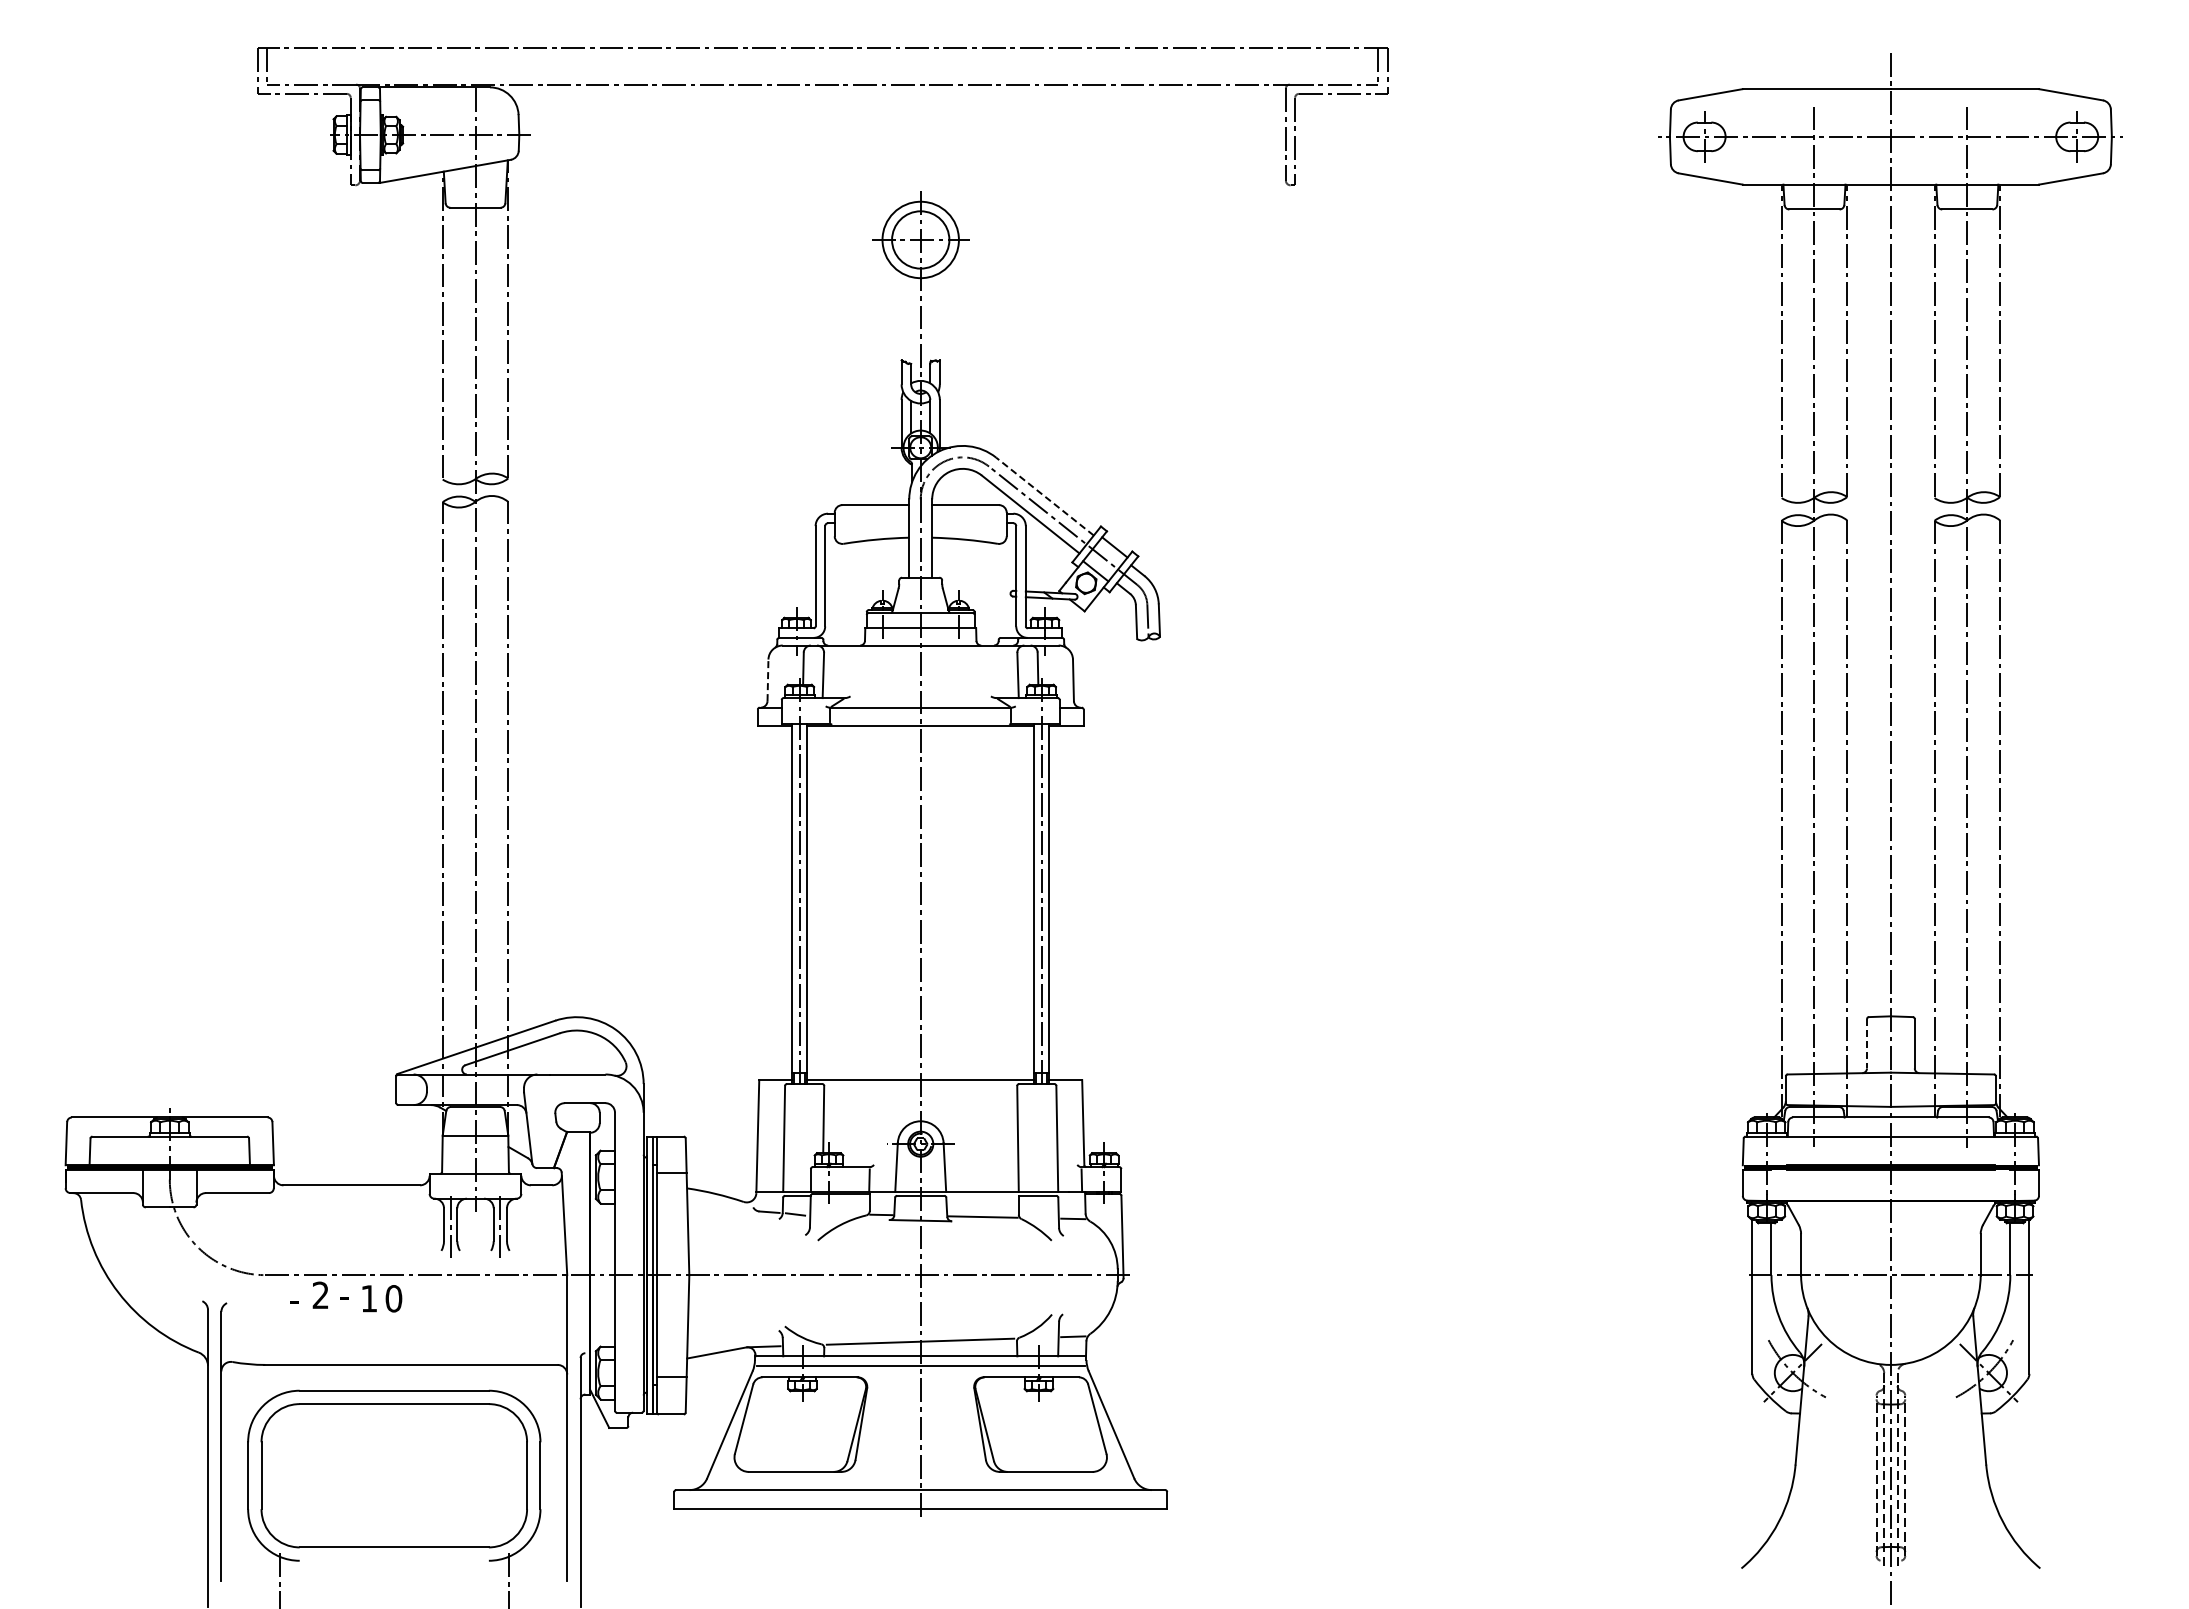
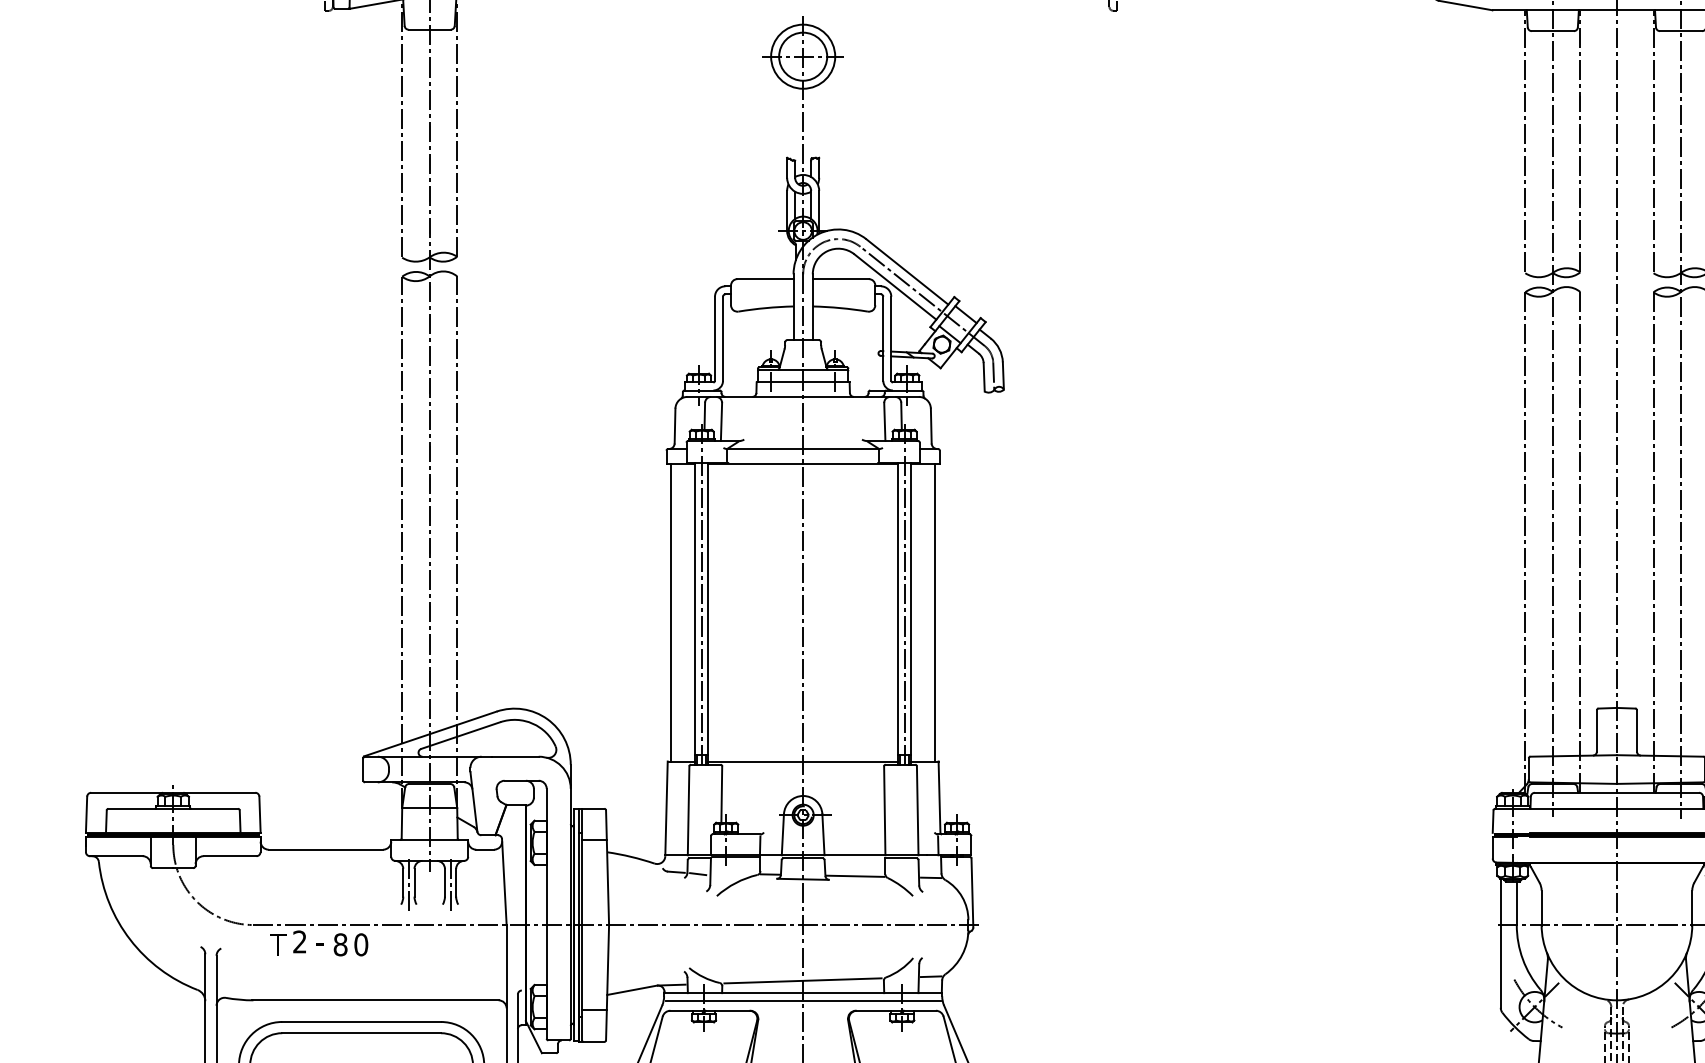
line: (1044, 496) -> (906, 271), dashed -> solid
line: (767, 680) -> (674, 426), dashed -> solid
line: (763, 902) -> (671, 612), added
line: (1078, 902) -> (935, 612), added
line: (1867, 1043) -> (1597, 730), dashed -> solid
text: (294, 1298) -> (277, 944), - -> T
text: (369, 1298) -> (340, 944), 1 -> 8

